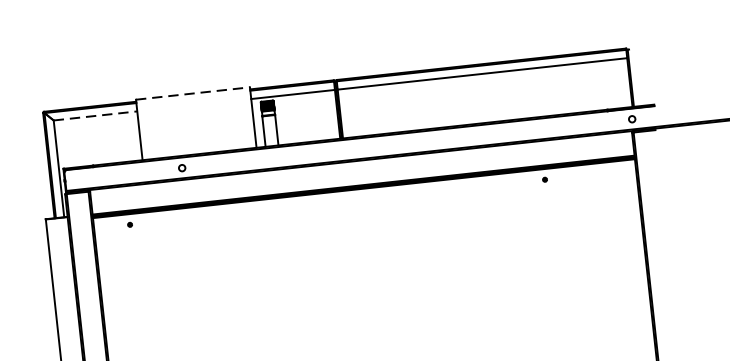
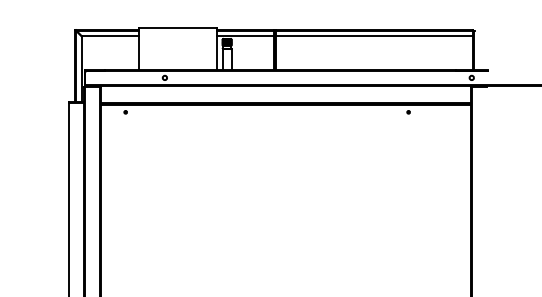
line: (192, 93) -> (177, 28), dashed -> solid
line: (95, 116) -> (110, 36), dashed -> solid

